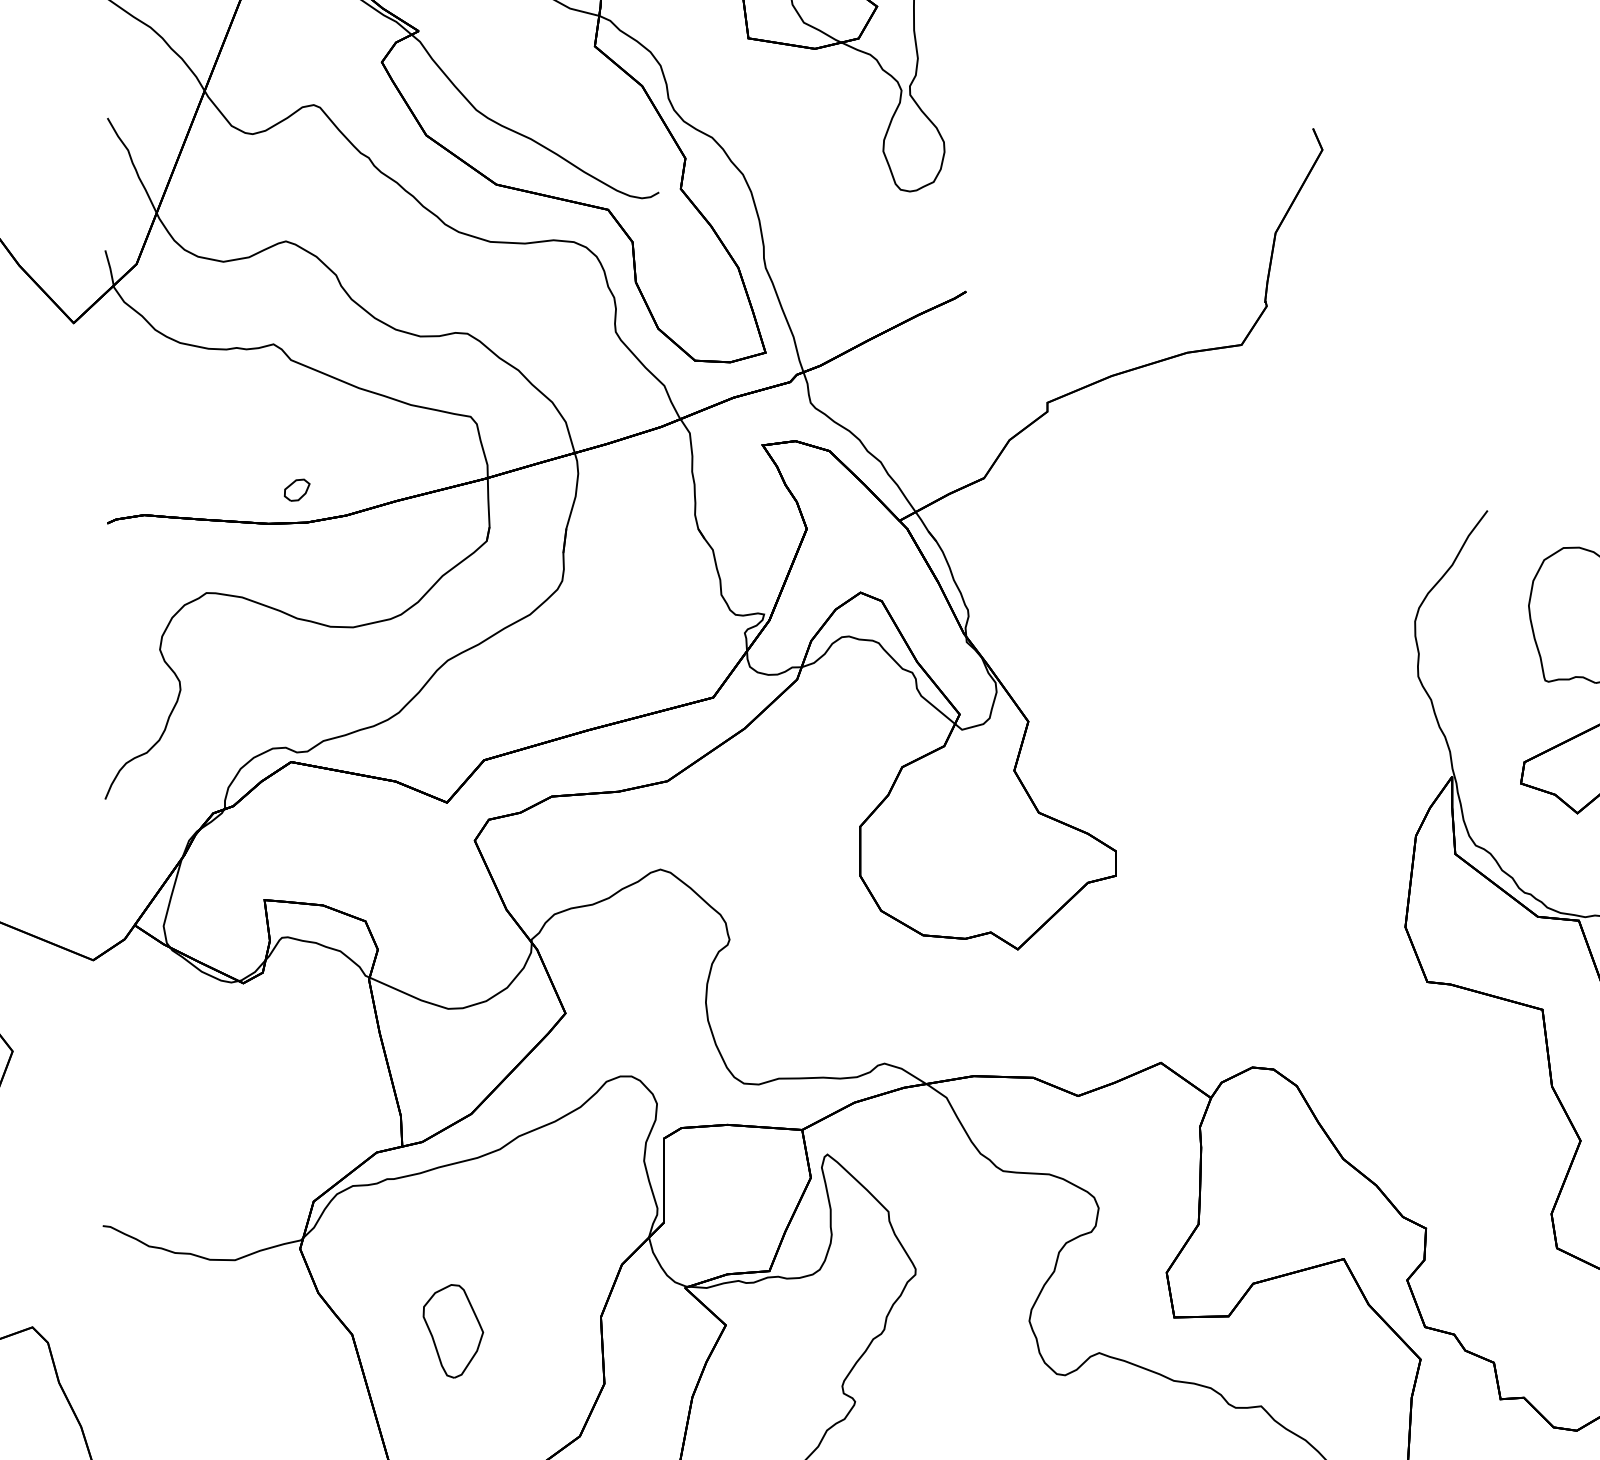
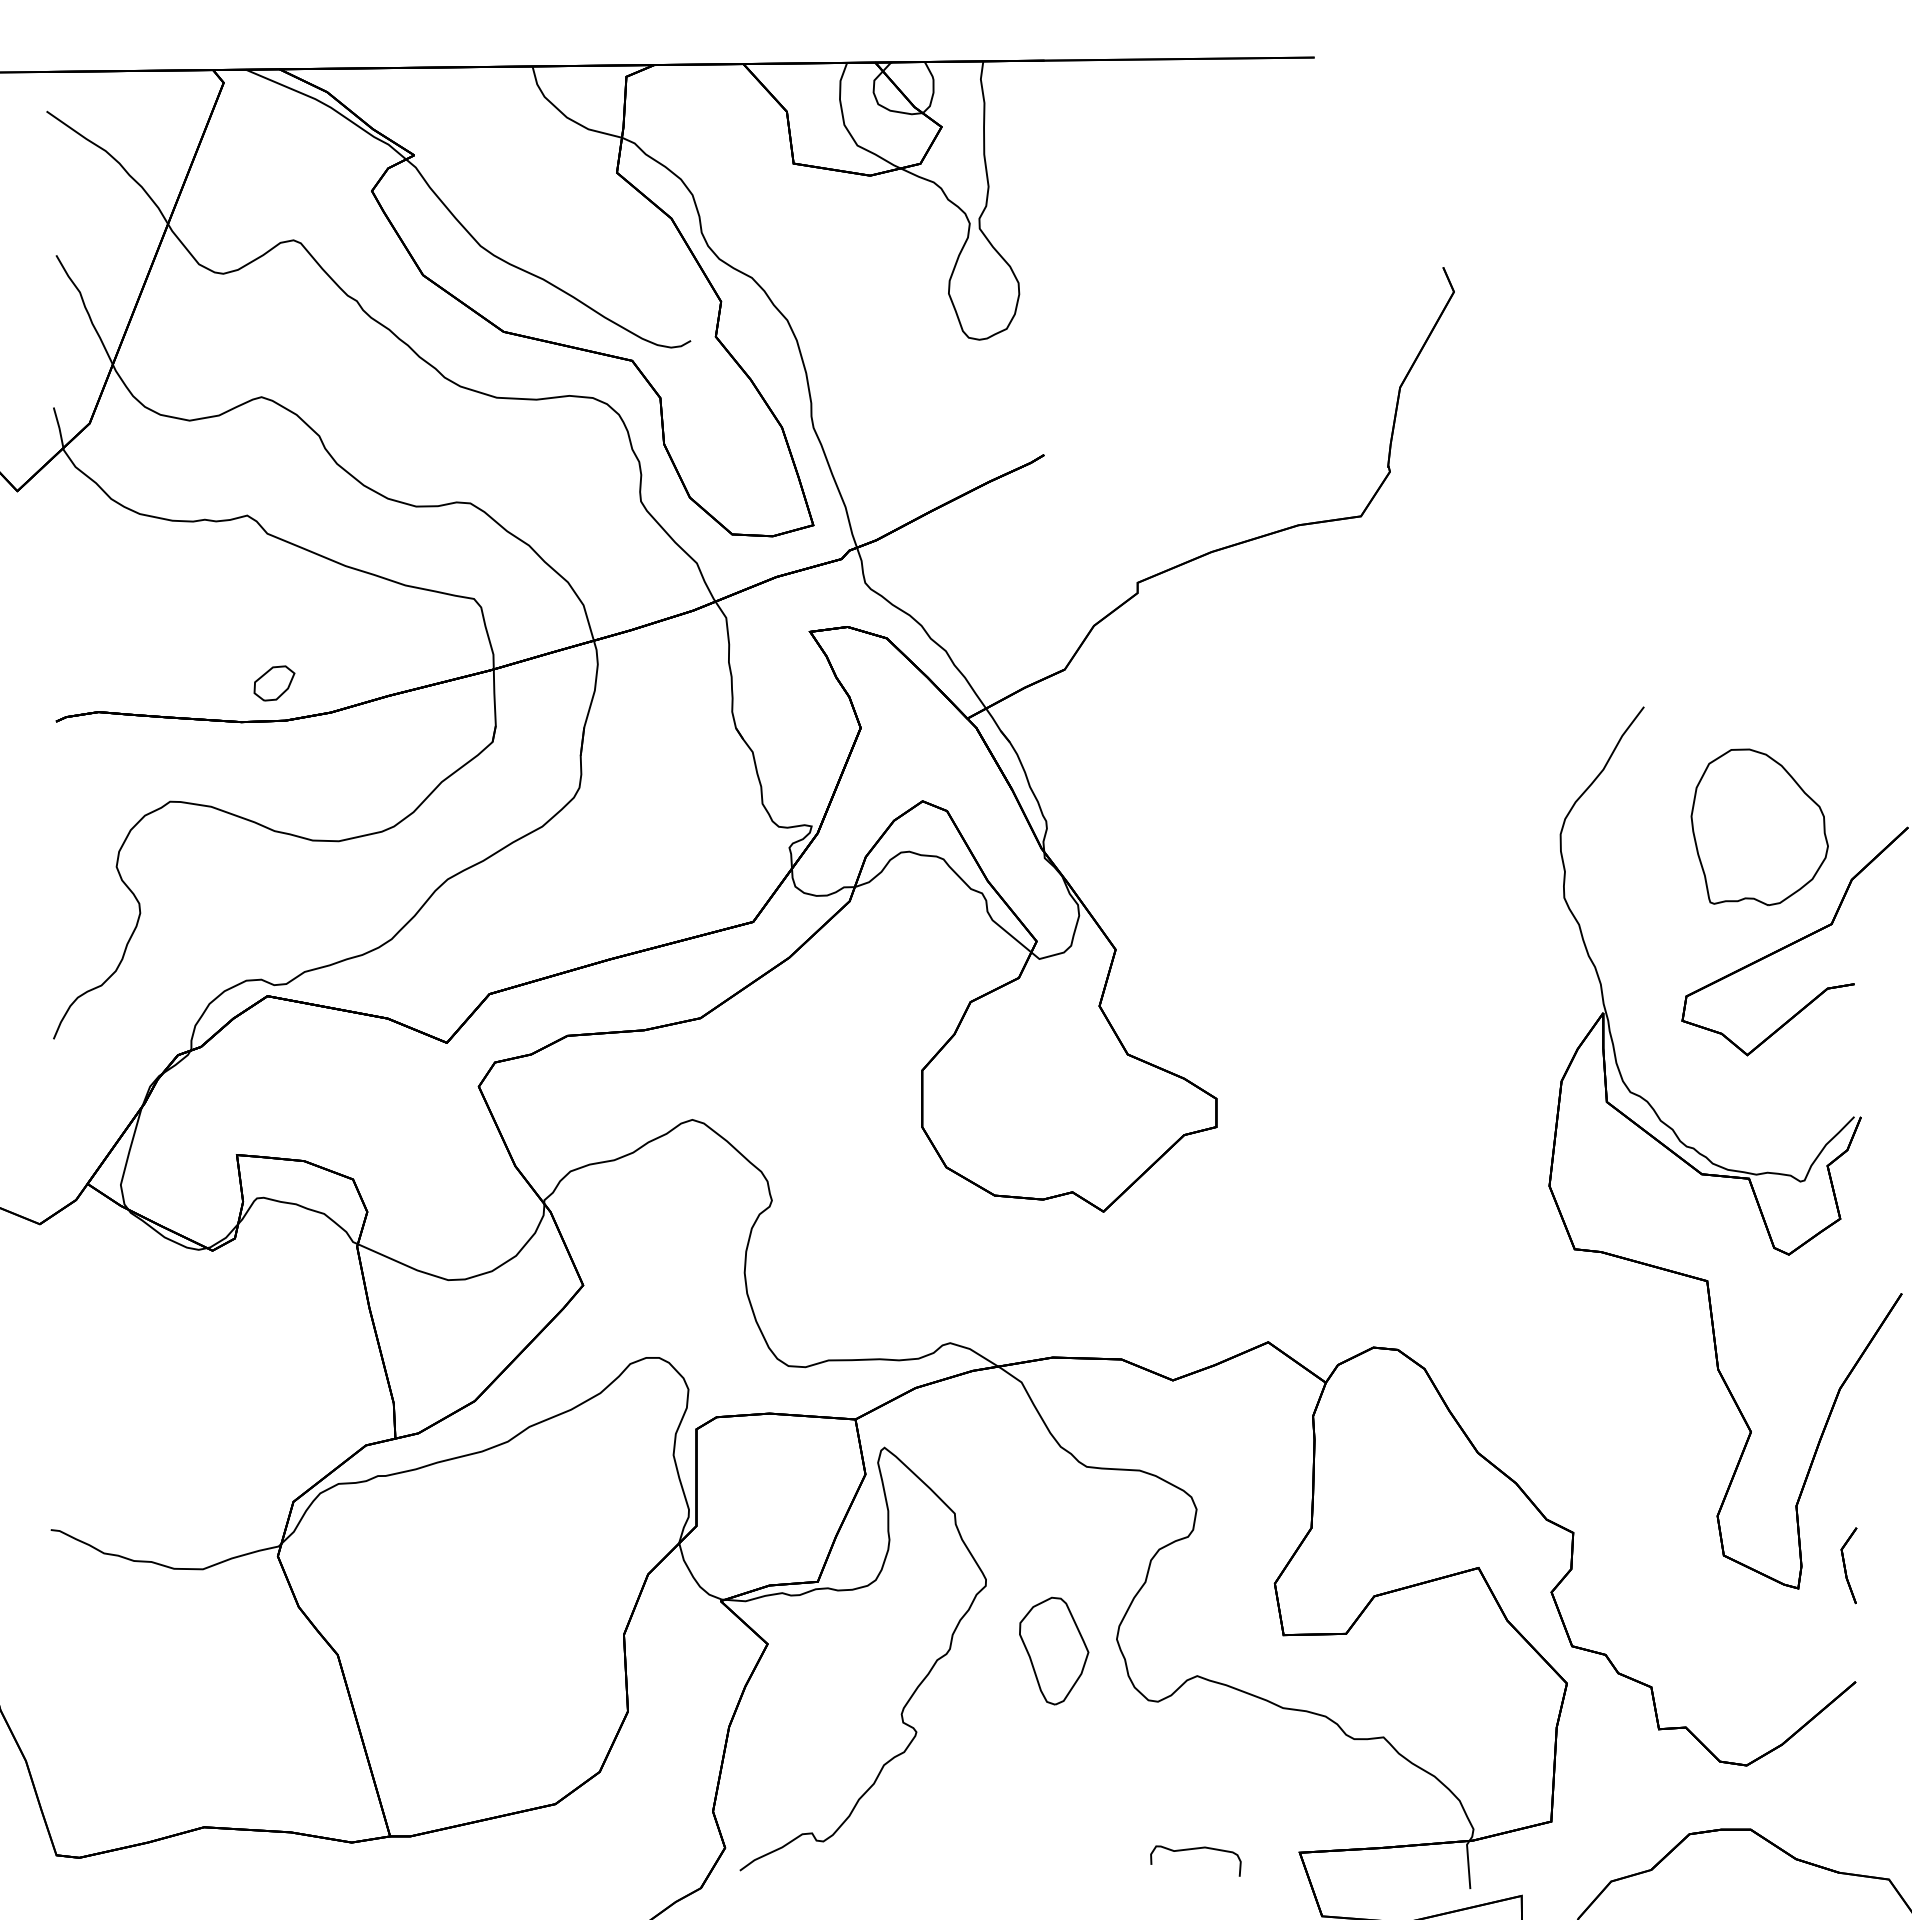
part: (297, 490) -> (274, 683), size x1.4
part: (453, 1330) -> (1054, 1650), moved

